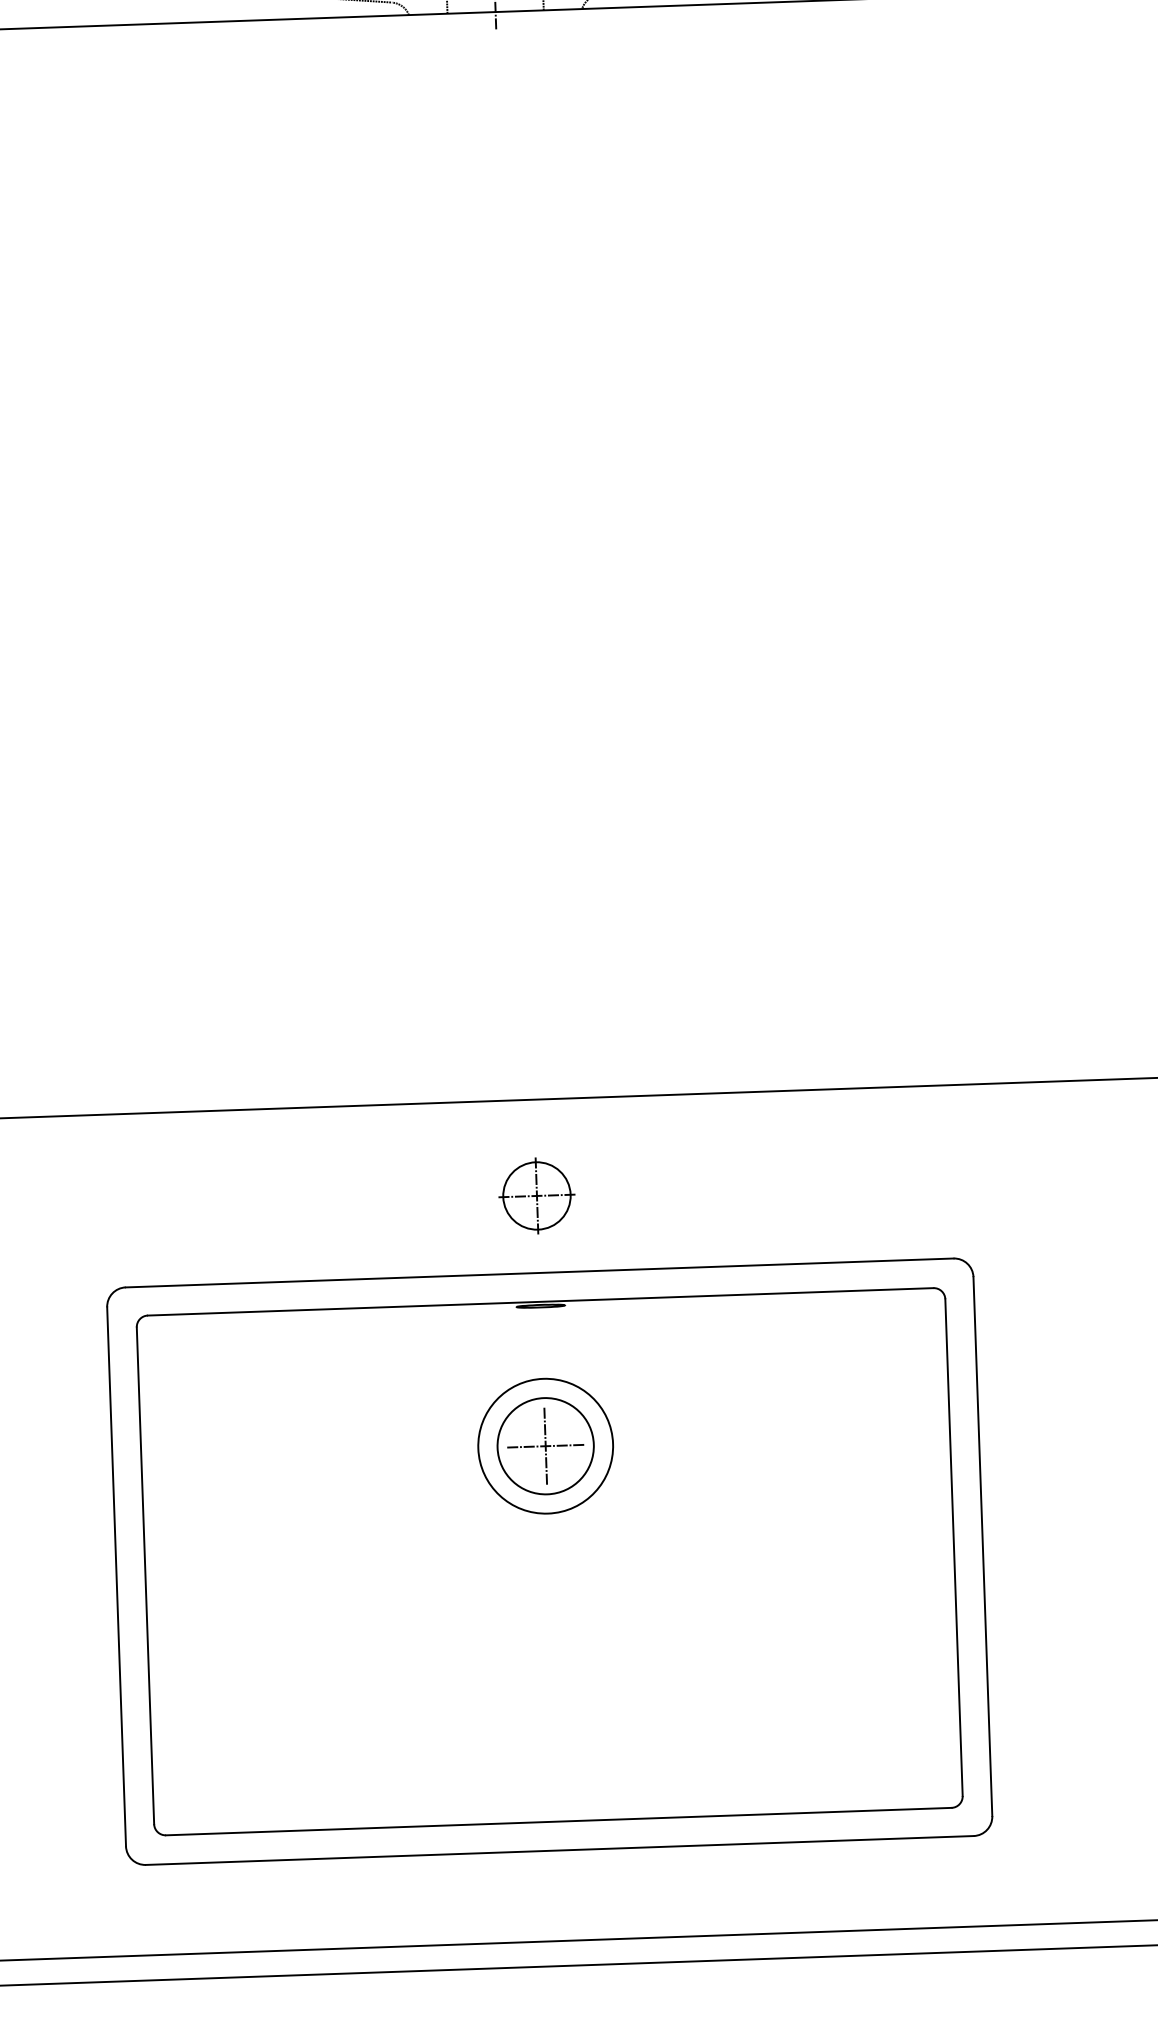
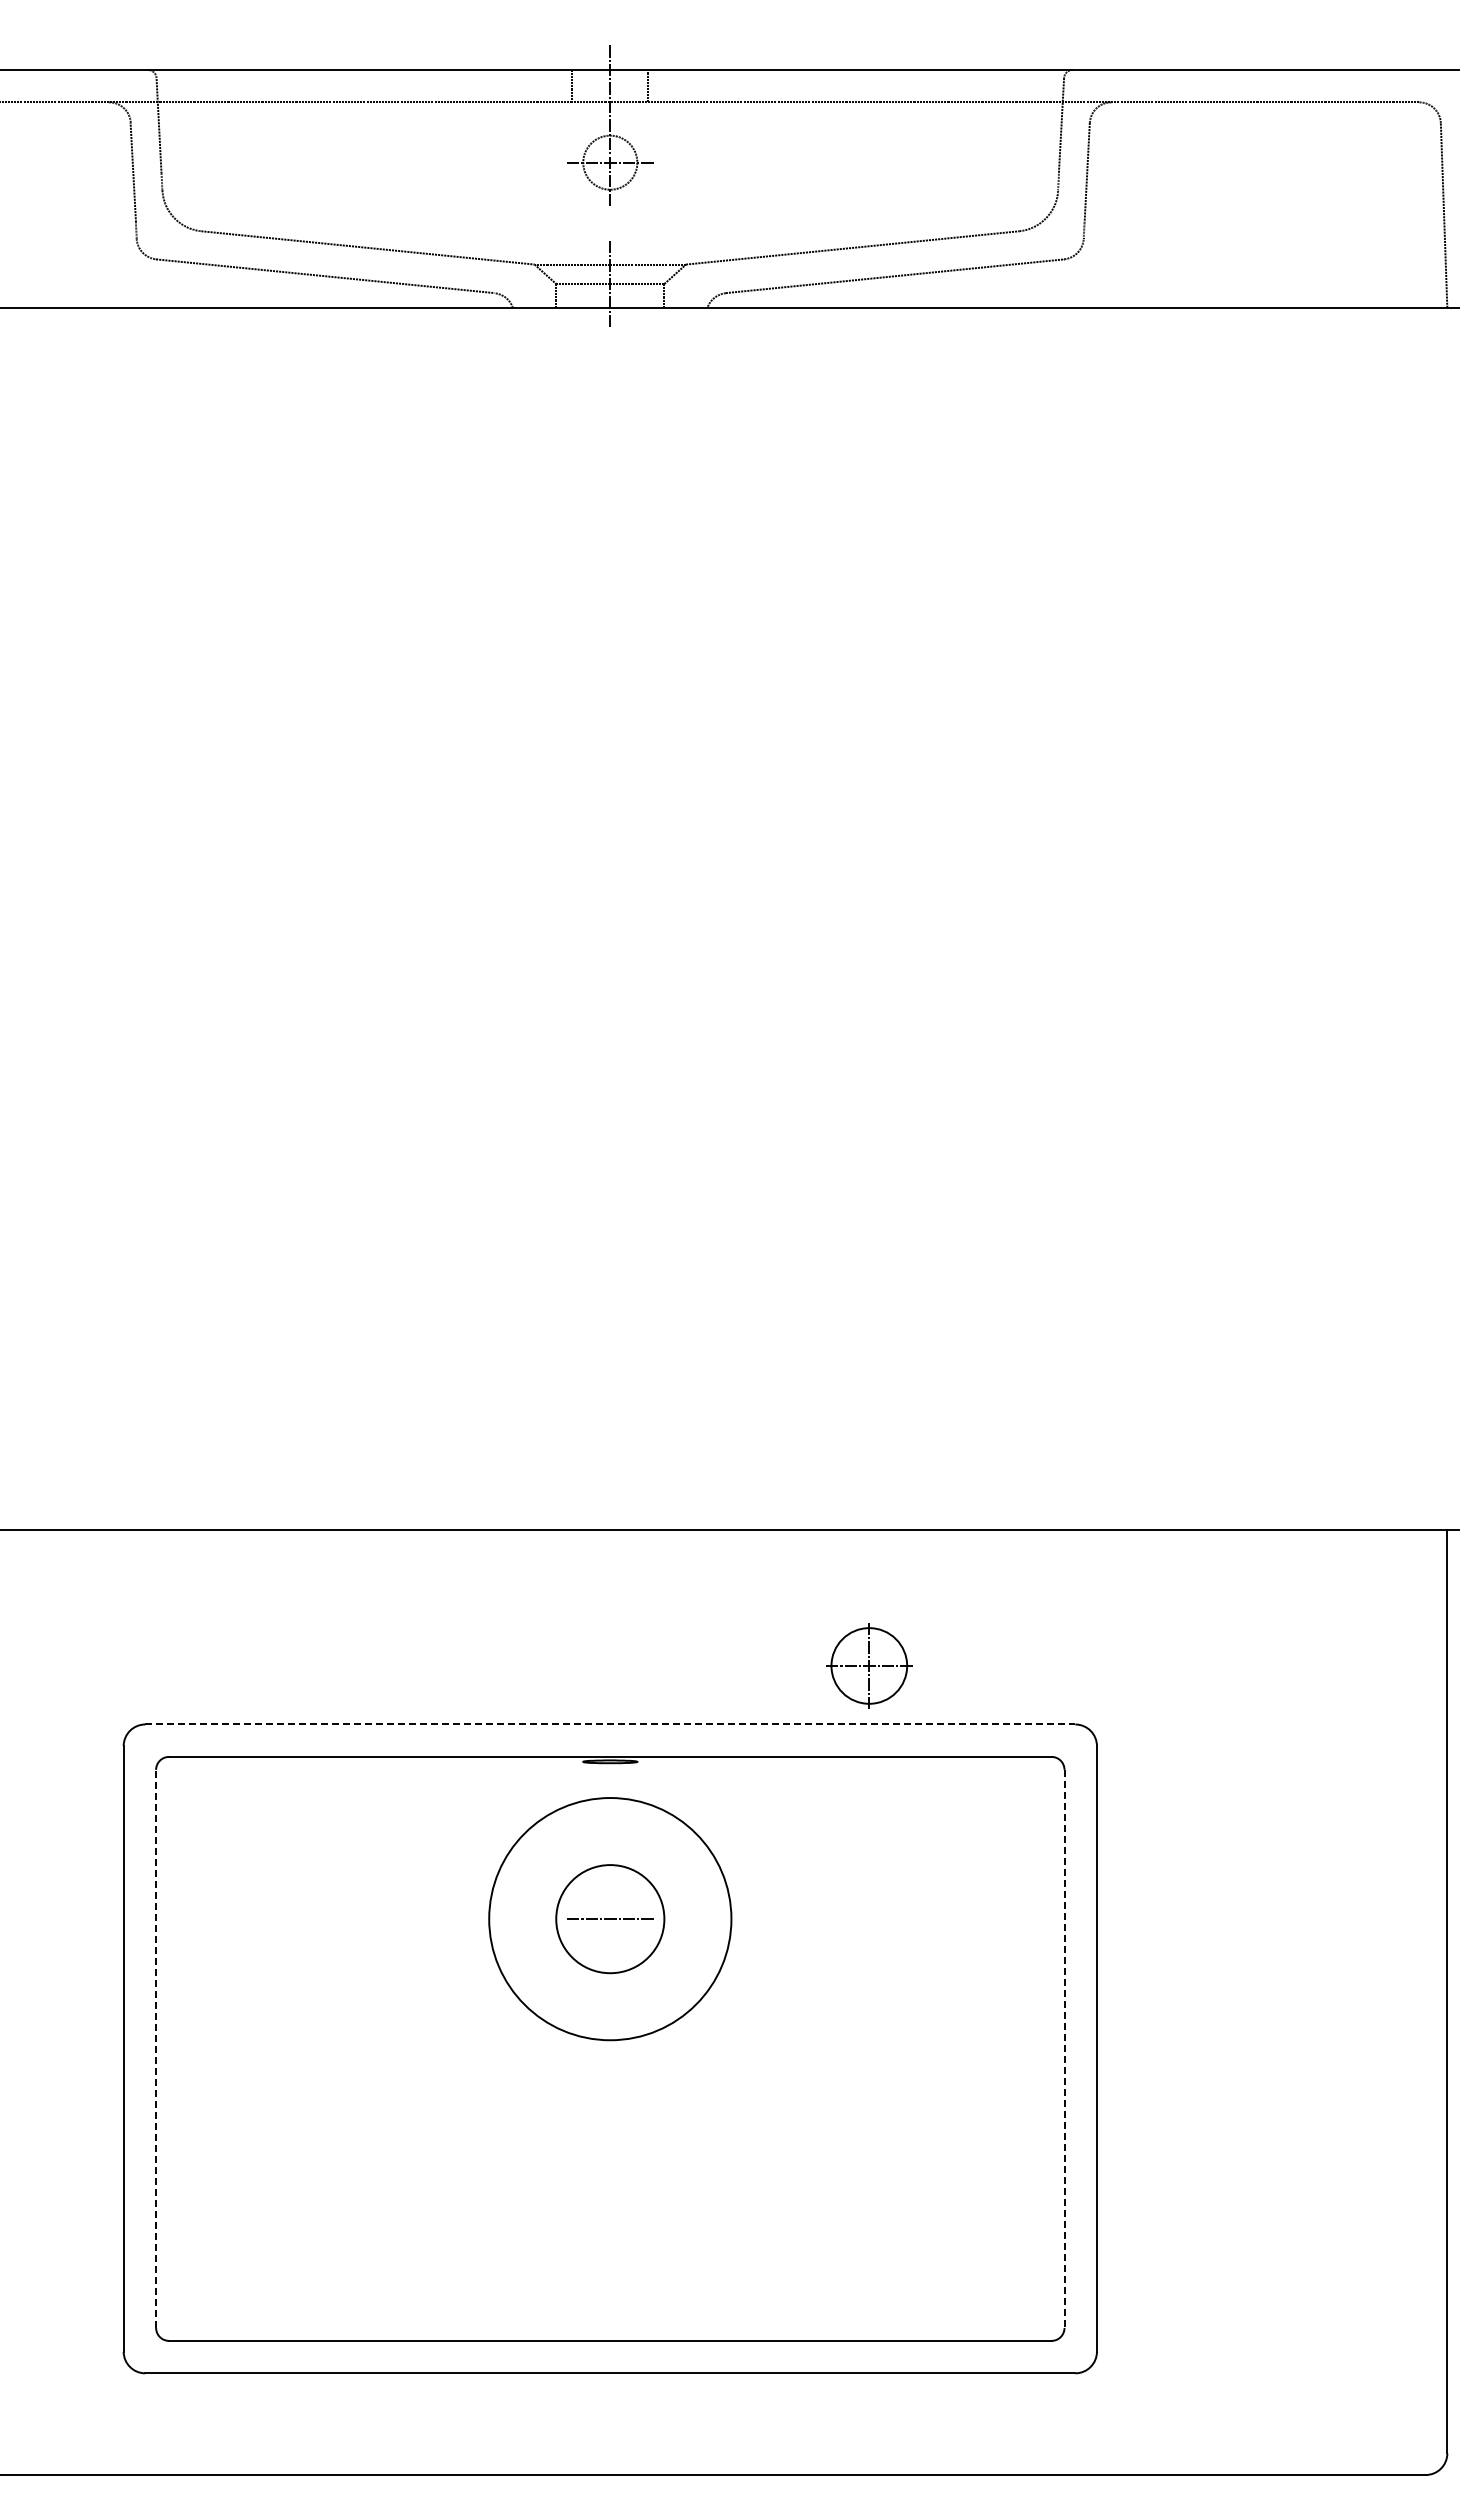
part: (537, 1195) -> (869, 1665), moved
line: (539, 1272) -> (610, 1724), solid -> dashed
circle: (545, 1445) -> (610, 1918), size x1.6
line: (545, 1445) -> (610, 1918), removed
line: (954, 1548) -> (1064, 2049), solid -> dashed
line: (145, 1575) -> (156, 2048), solid -> dashed

